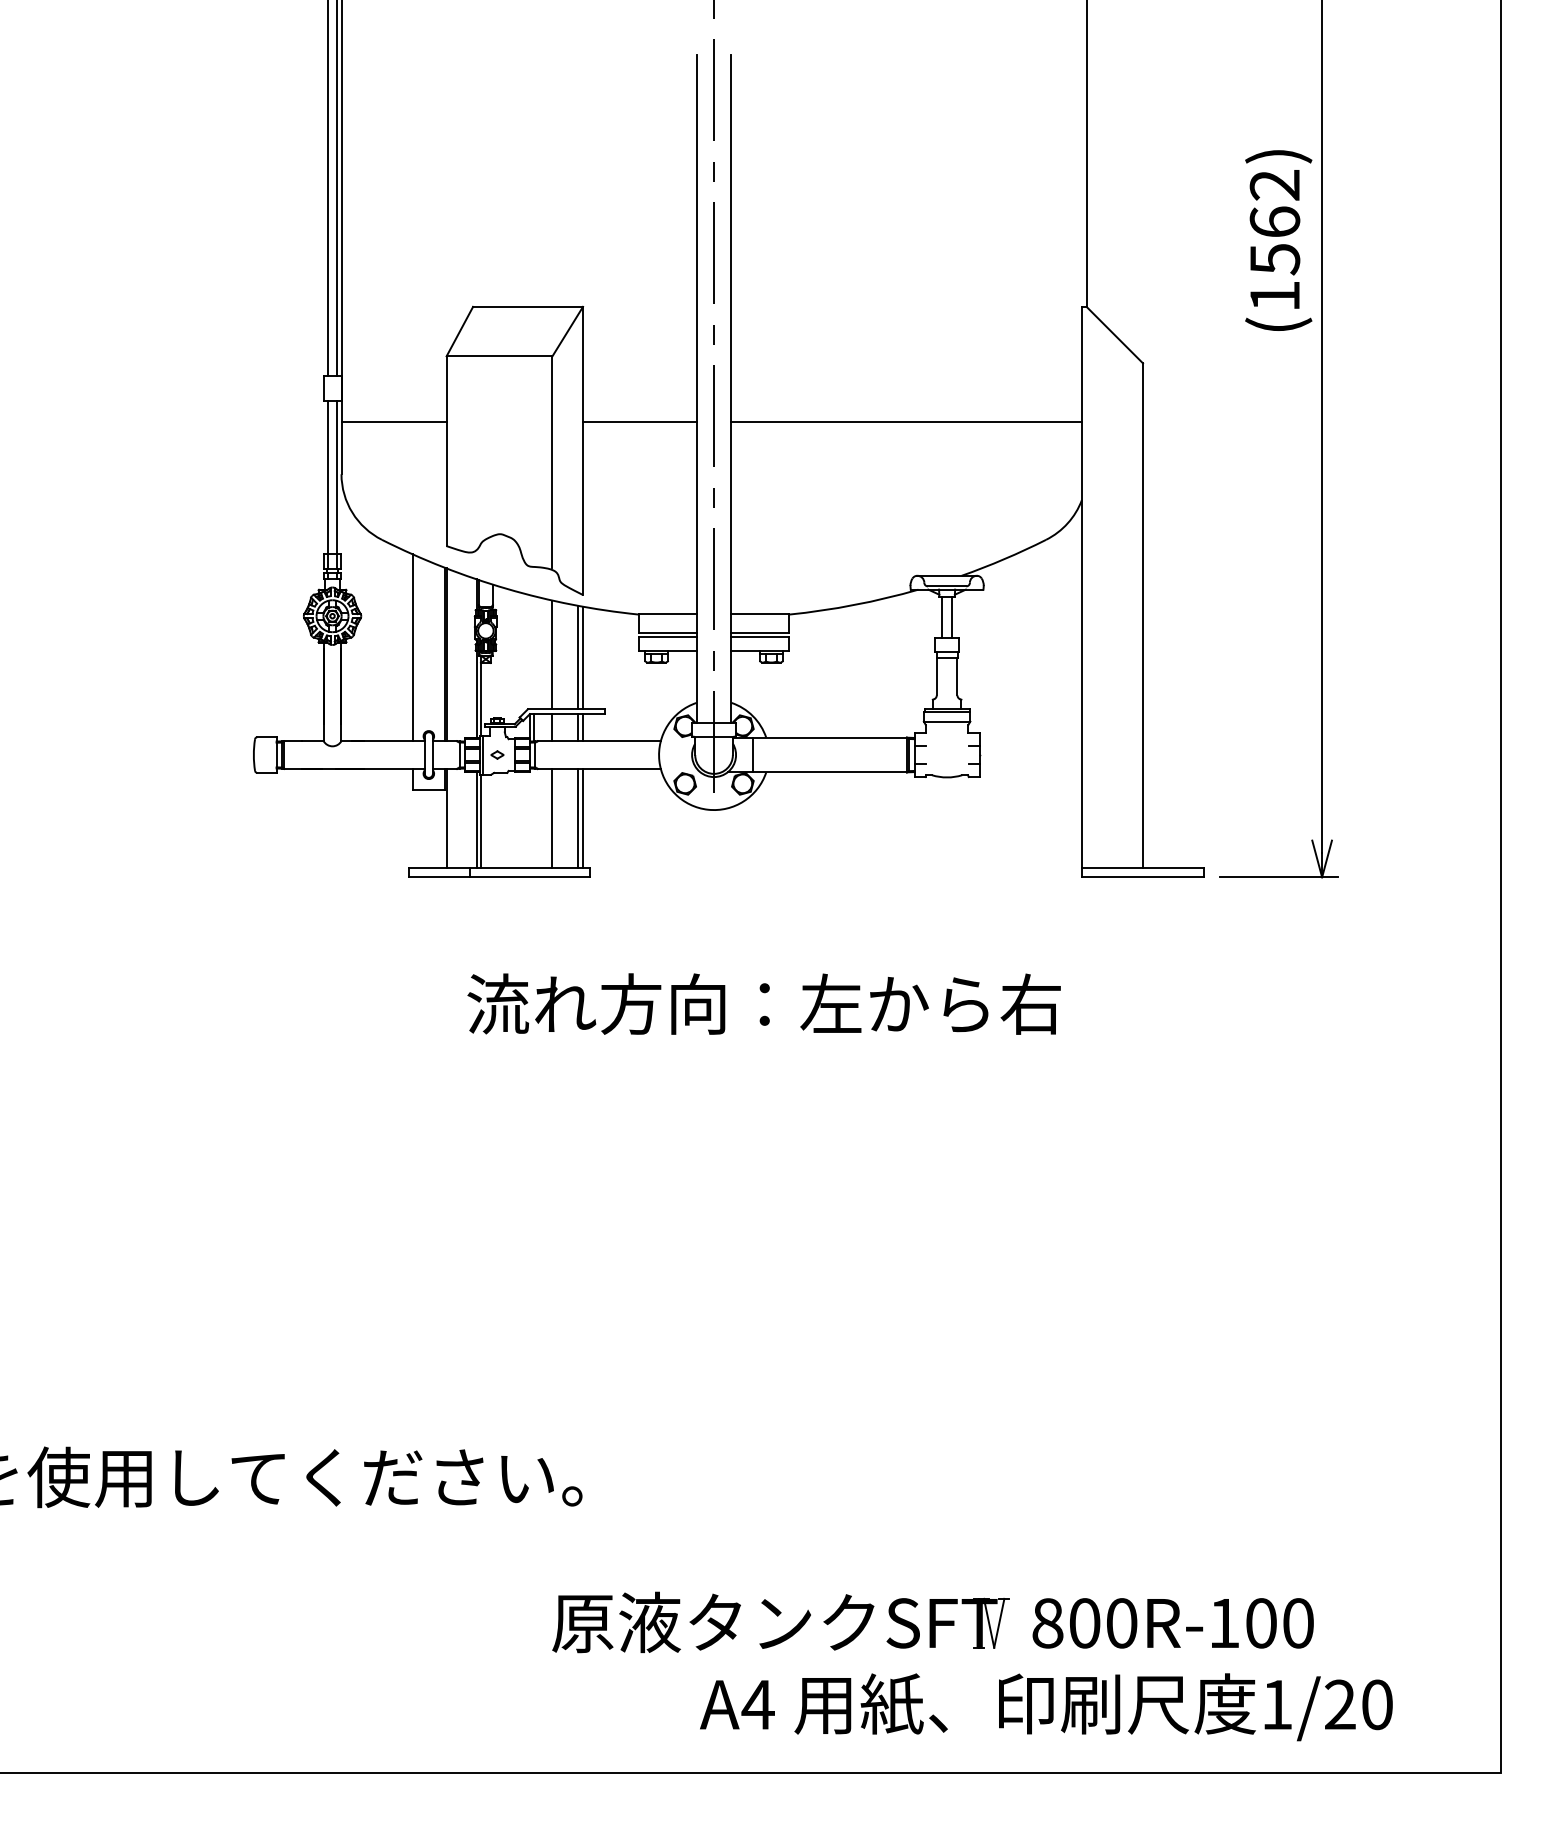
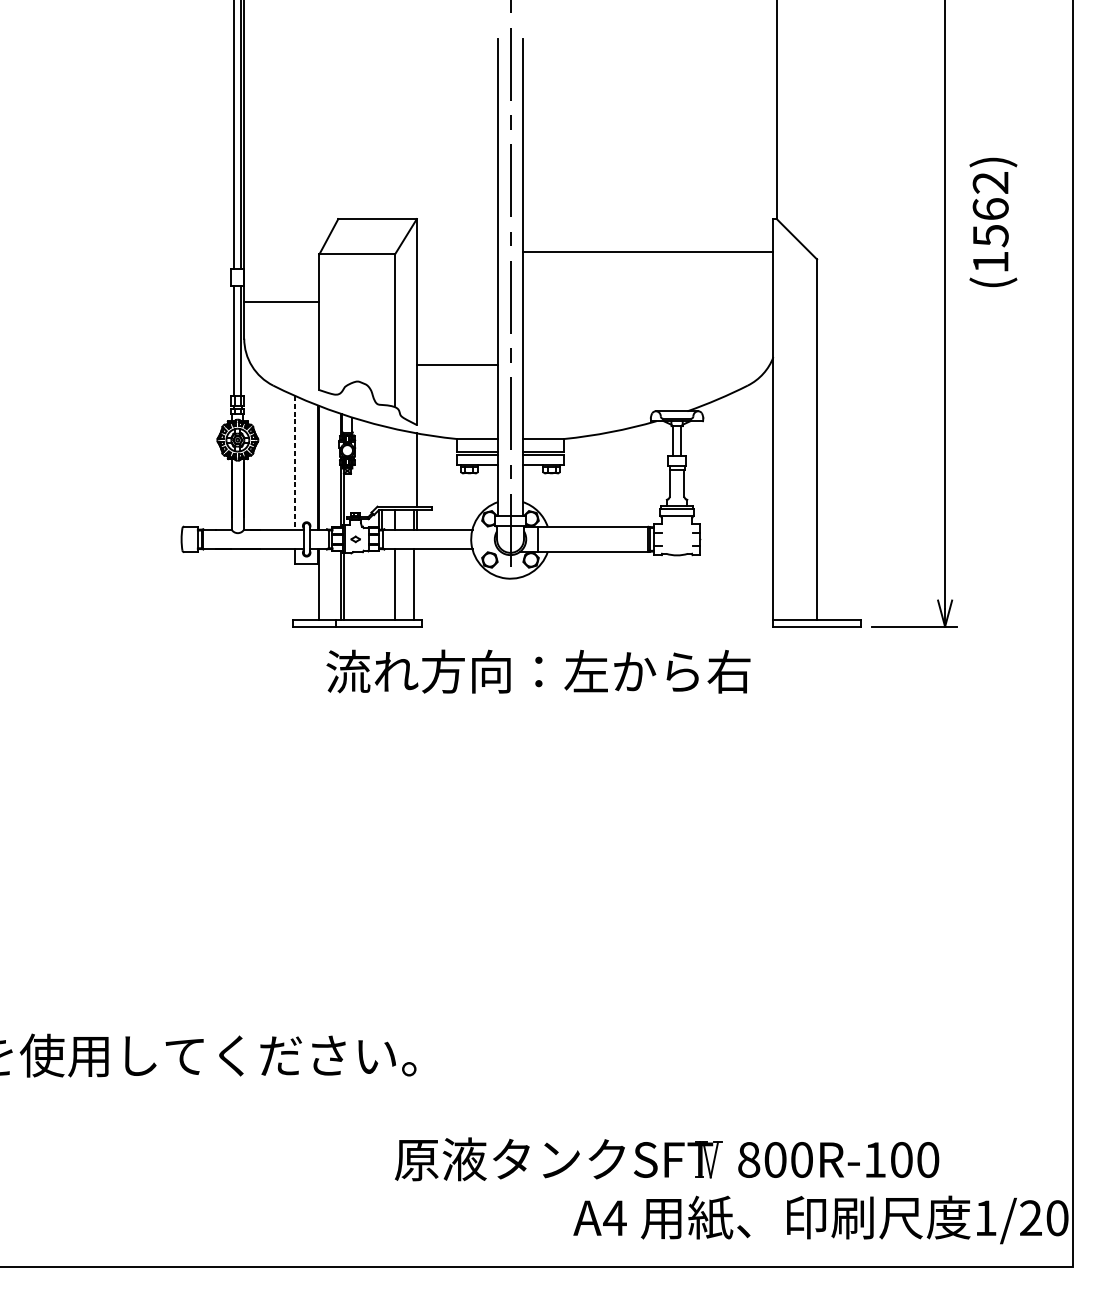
text: (1278, 240) -> (993, 222), moved
line: (639, 422) -> (457, 365), moved
line: (906, 422) -> (648, 251), moved
line: (412, 648) -> (294, 463), solid -> dashed
line: (552, 654) -> (395, 467), removed
line: (578, 657) -> (413, 469), removed
line: (583, 817) -> (417, 584), removed
text: (763, 1003) -> (537, 671), moved
text: (1046, 1707) -> (821, 1220), moved

